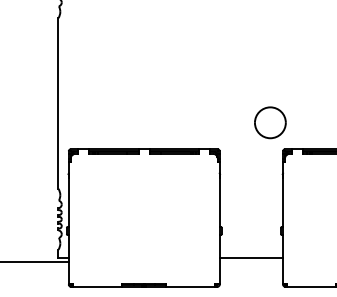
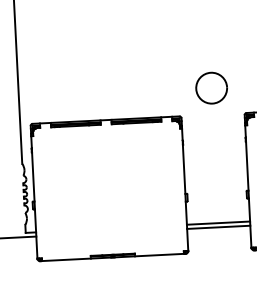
part: (270, 122) -> (211, 87), moved
line: (251, 262) -> (218, 227), added

